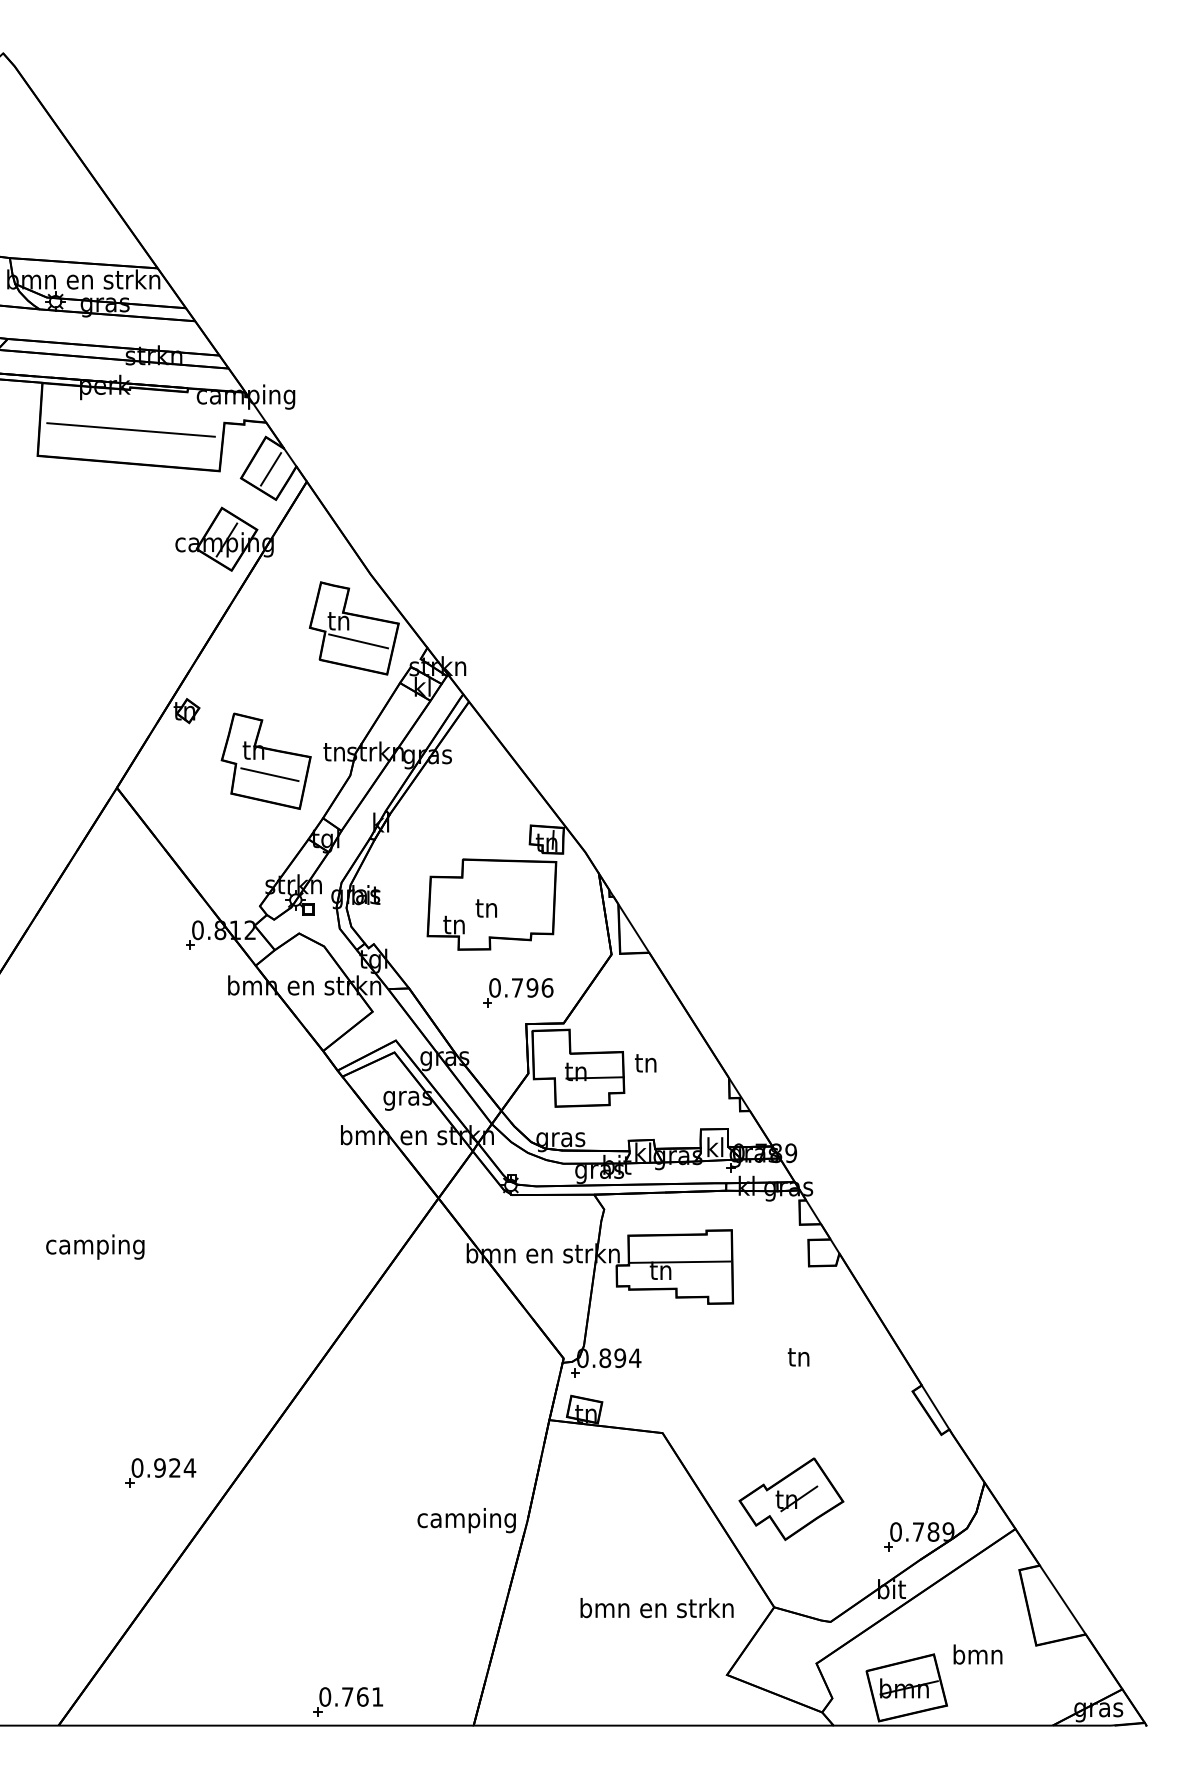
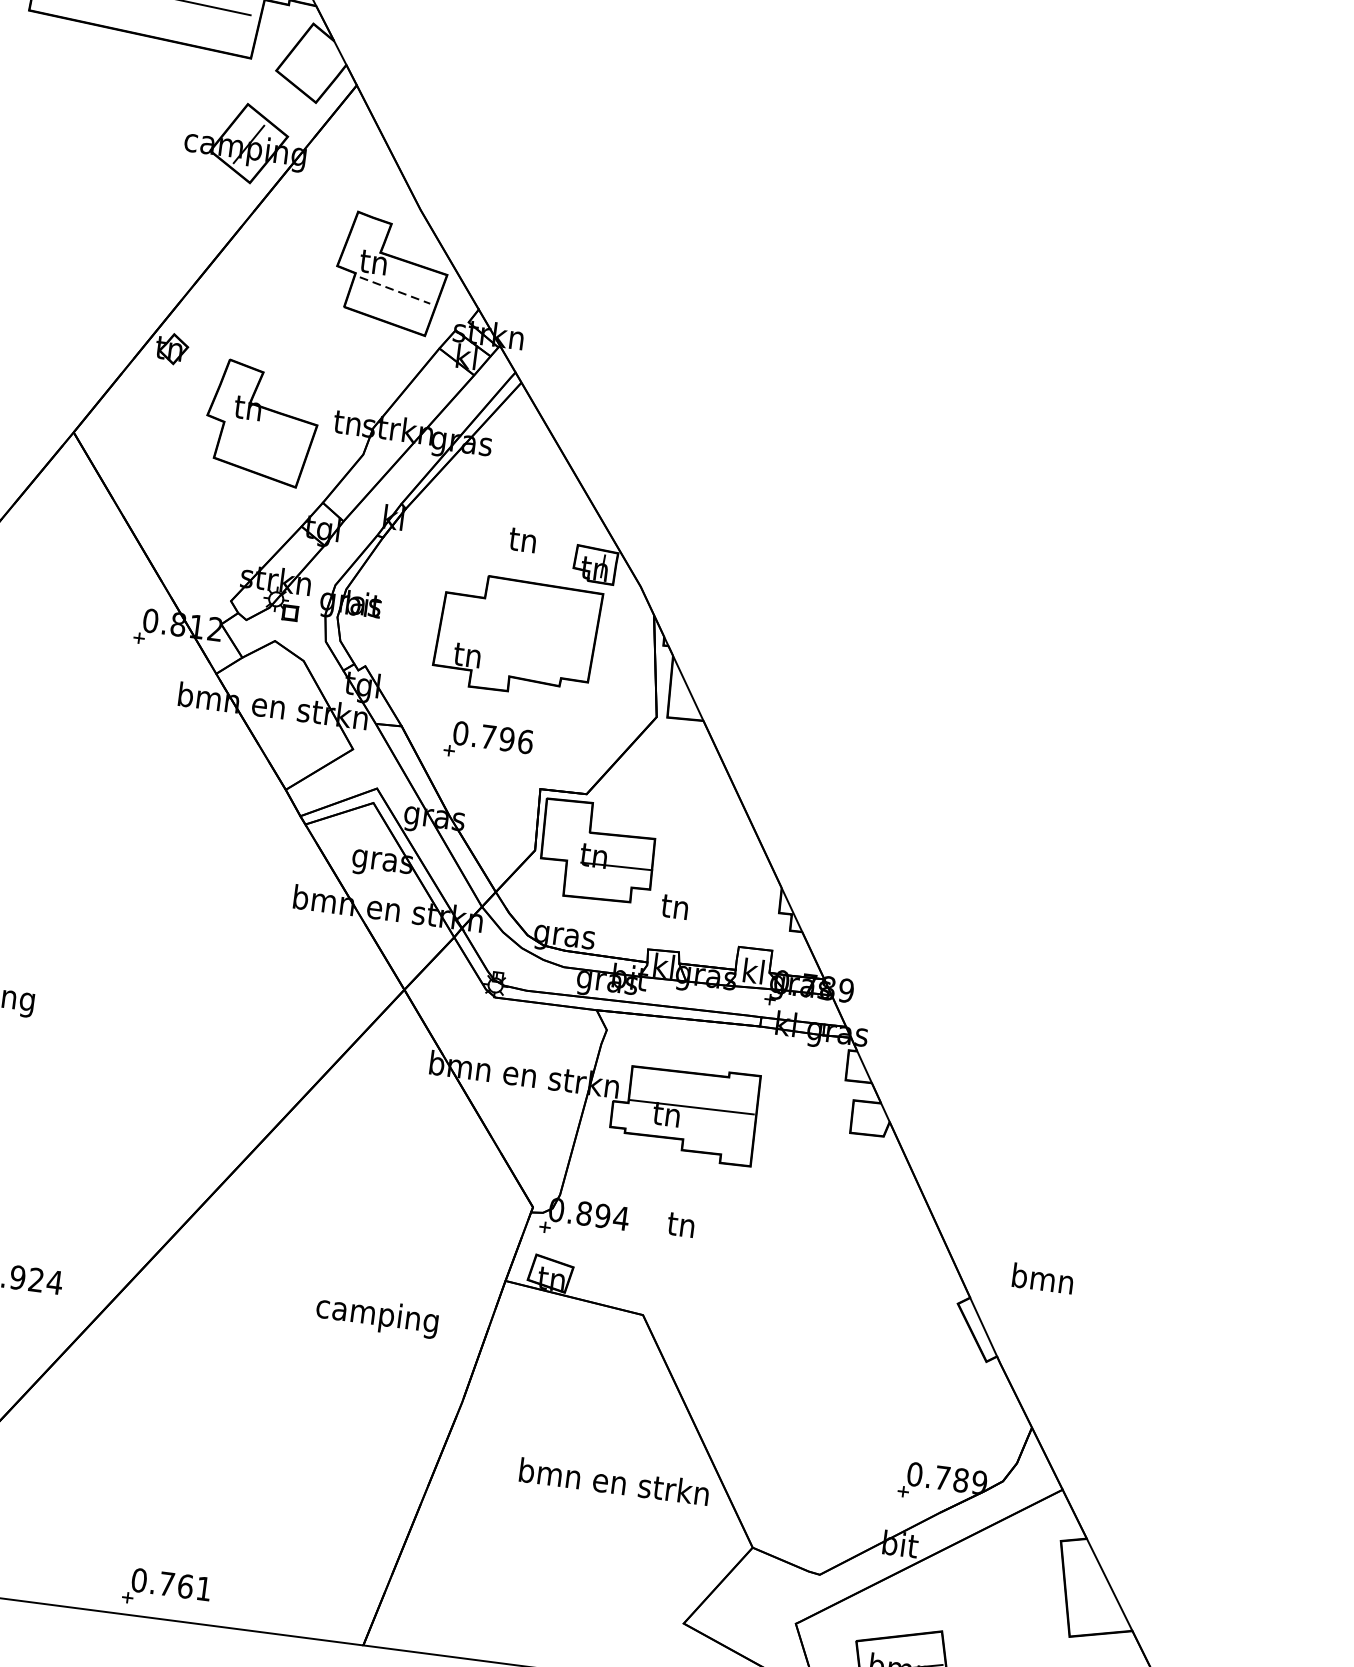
line: (271, 469) -> (315, 64), removed
line: (359, 641) -> (396, 290), solid -> dashed
line: (269, 774) -> (263, 440), removed
text: (485, 908) -> (521, 540), moved
part: (518, 992) -> (489, 742), moved
text: (645, 1063) -> (674, 907), moved
text: (798, 1357) -> (680, 1225), moved
part: (791, 1499) -> (791, 1417), removed
text: (466, 1520) -> (377, 1316), moved
text: (656, 1608) -> (613, 1482), moved
text: (977, 1654) -> (1042, 1278), moved
part: (348, 1701) -> (167, 1589), moved

